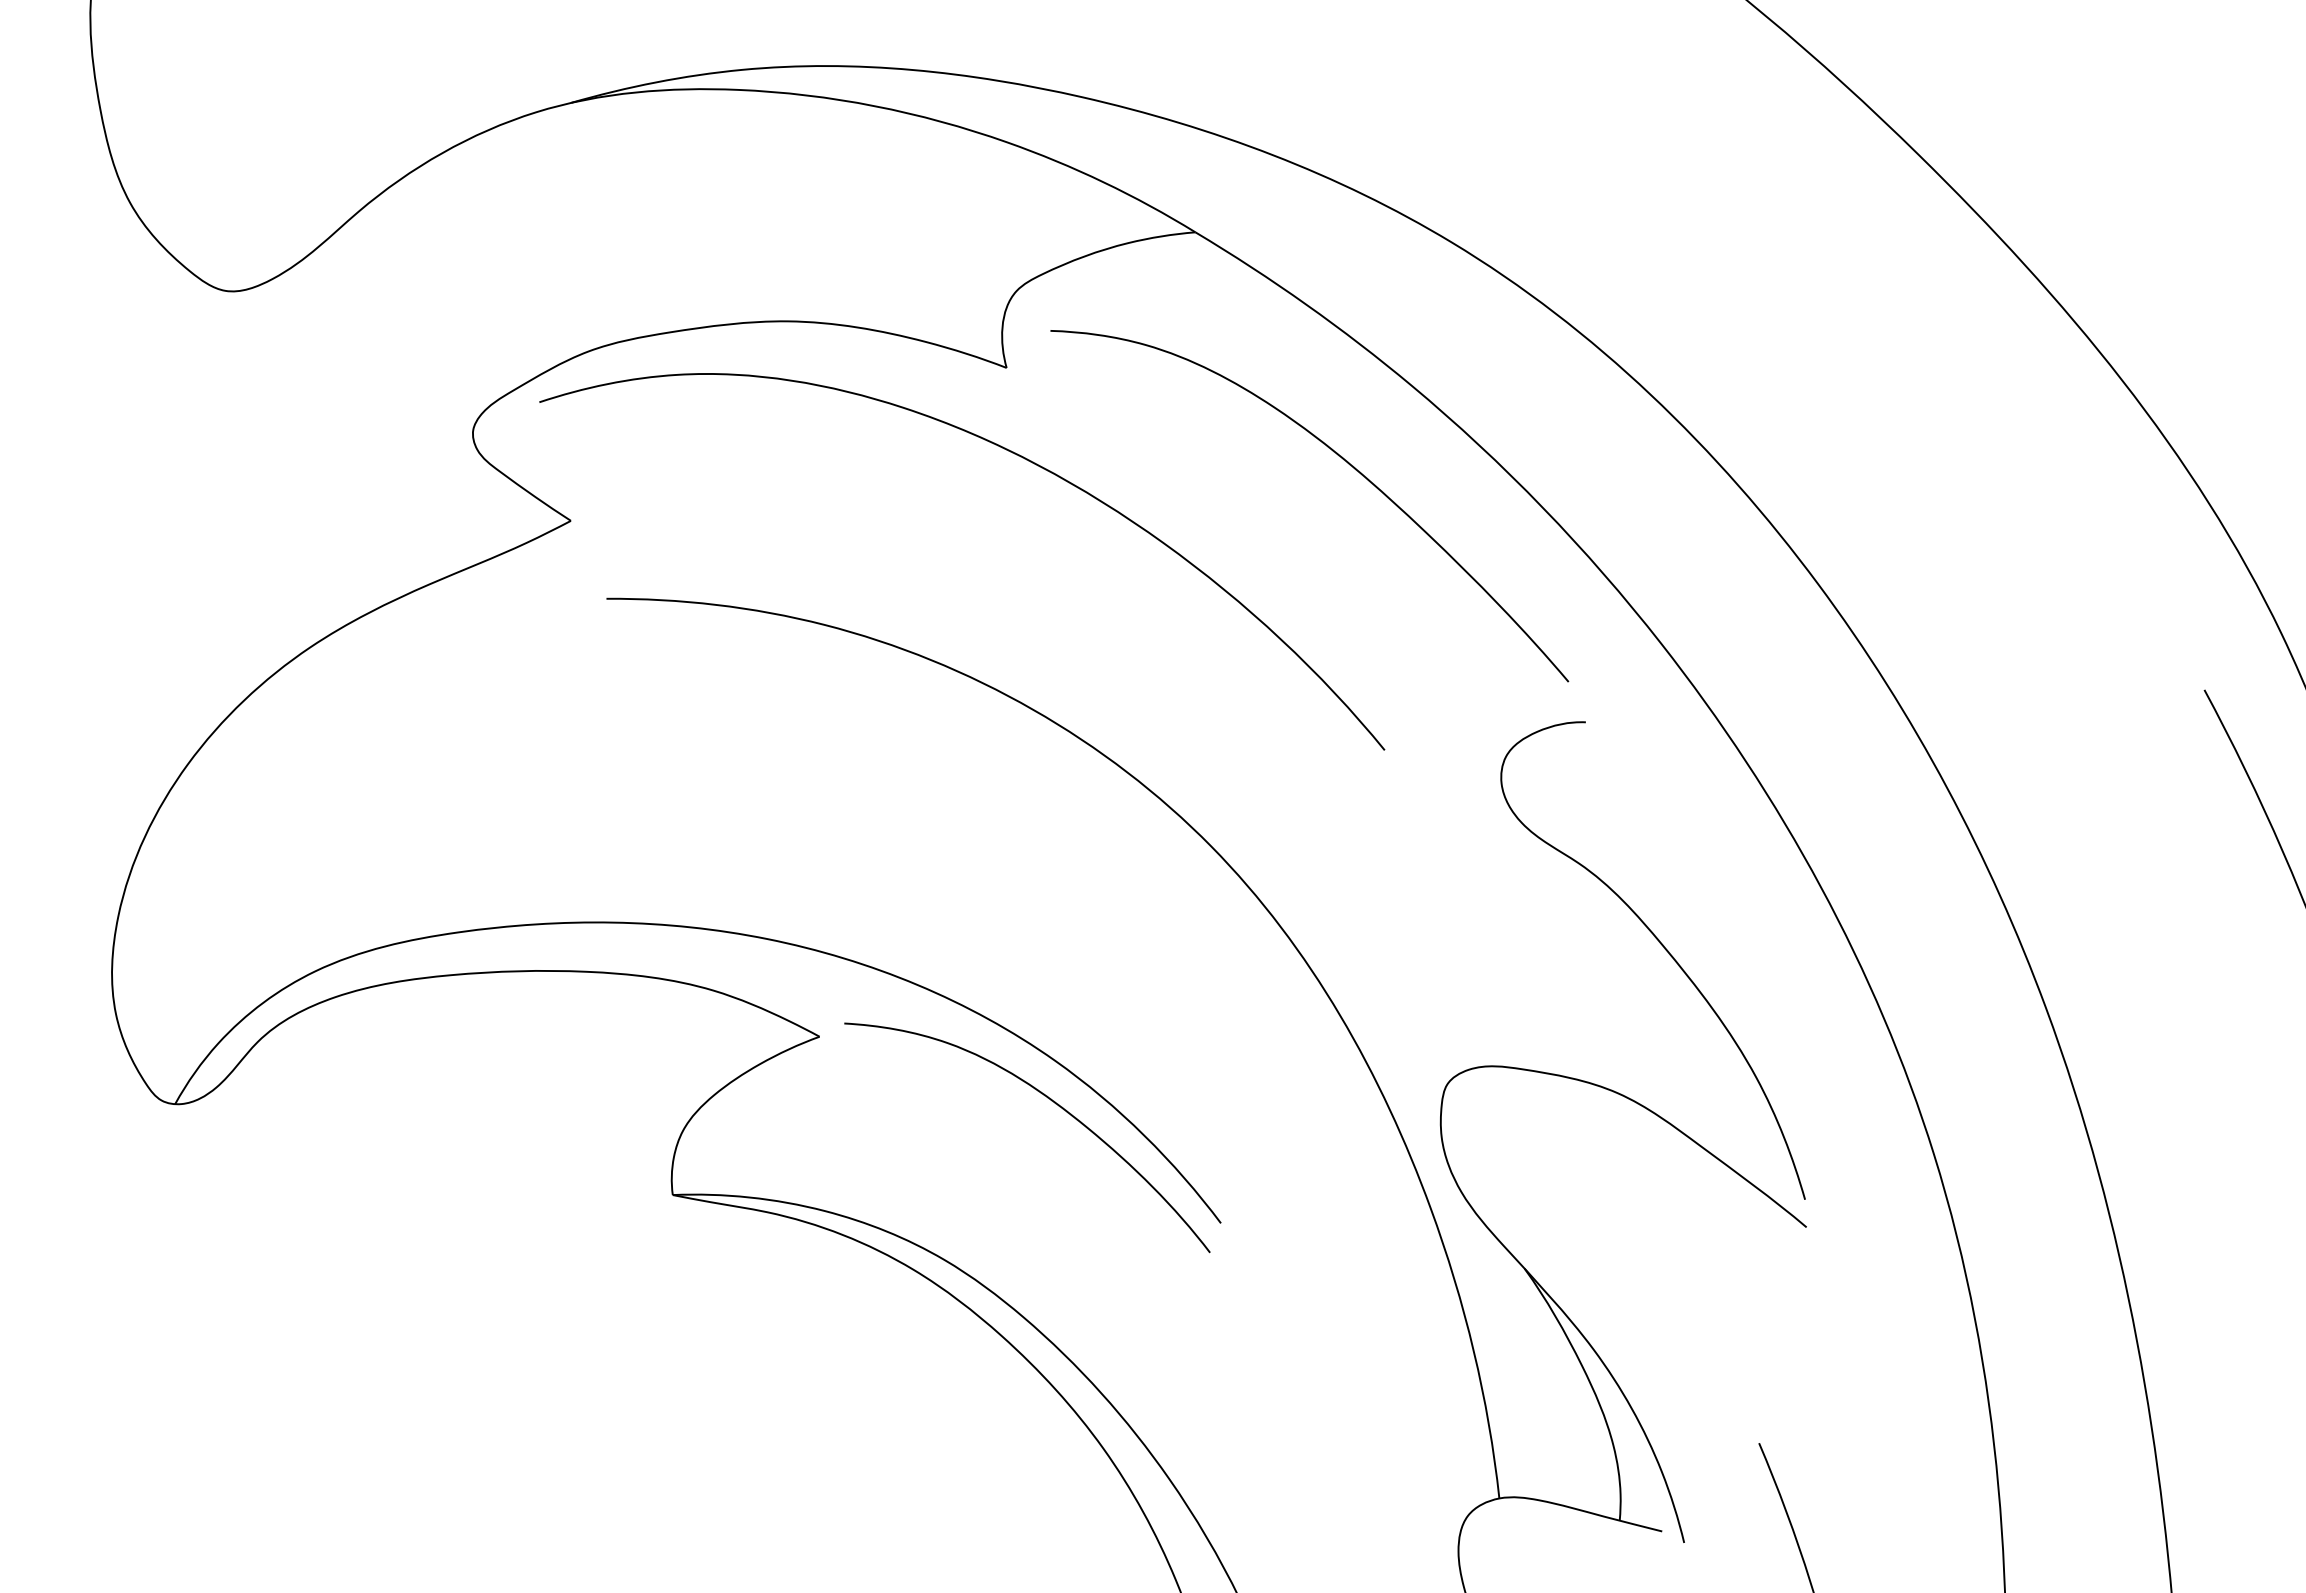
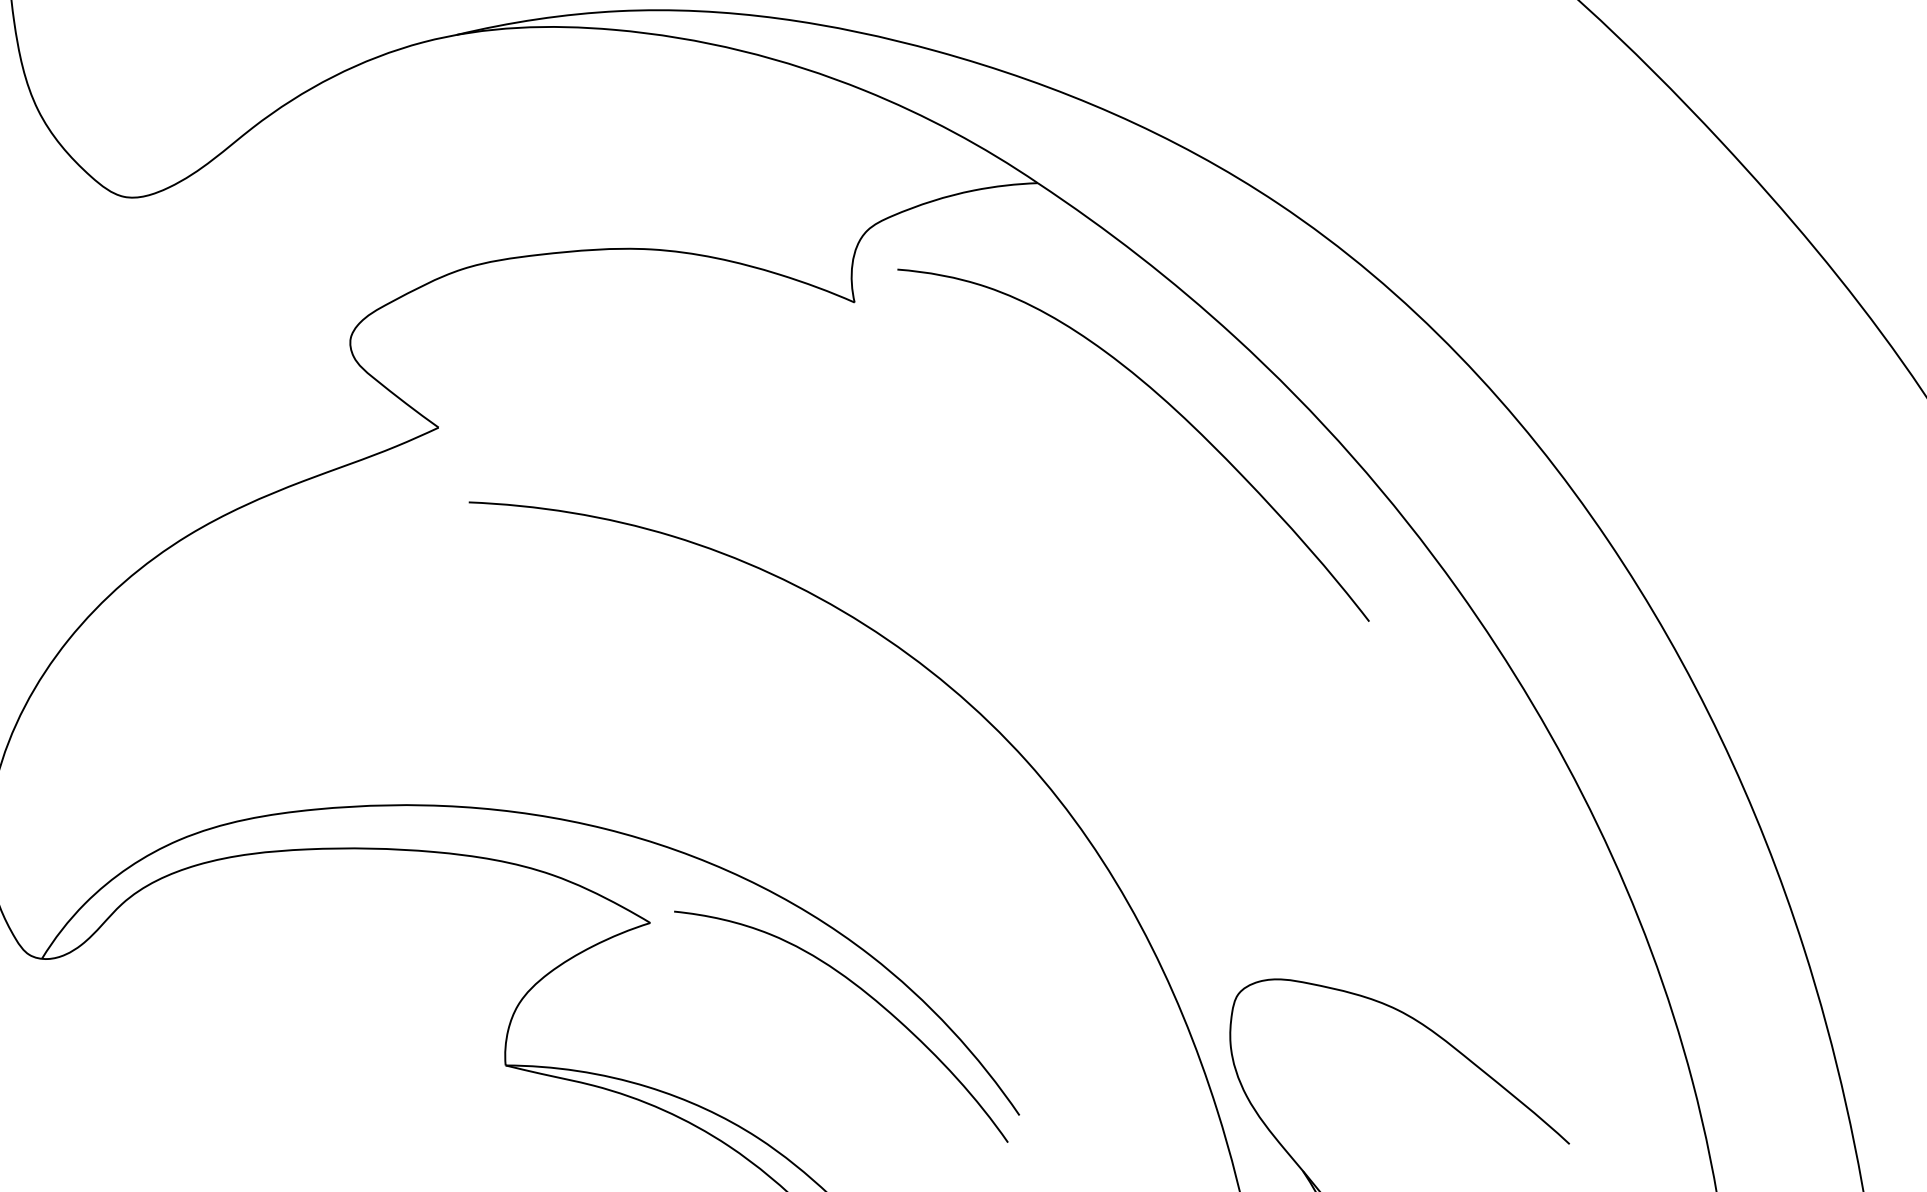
curve: (1016, 455) -> (860, 385), removed
curve: (1664, 949) -> (1447, 877), removed

